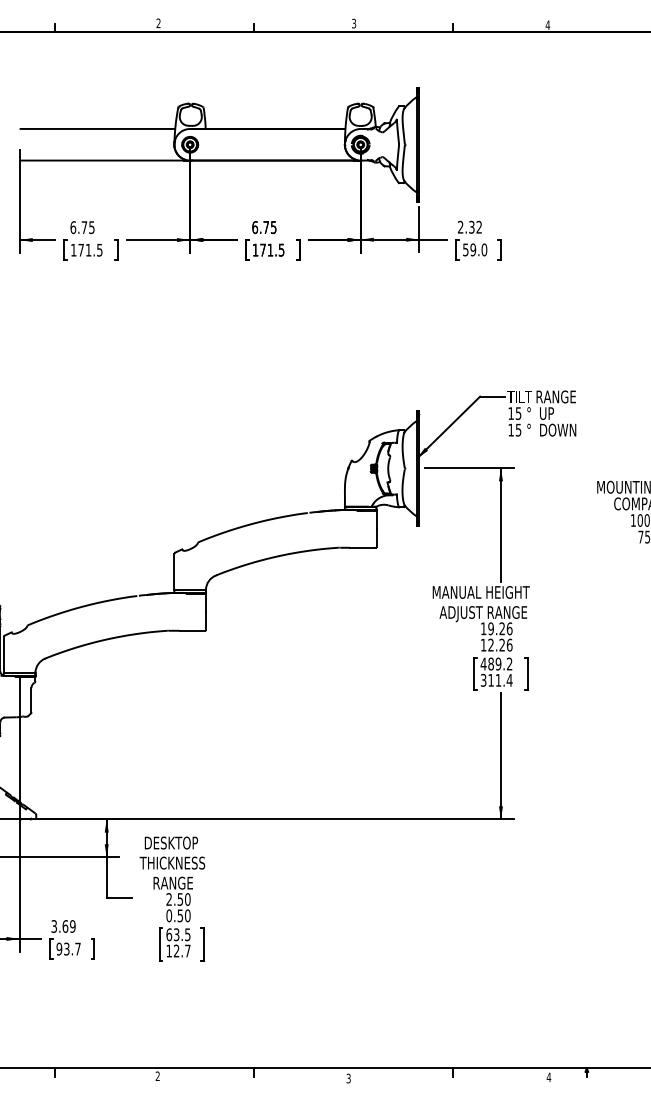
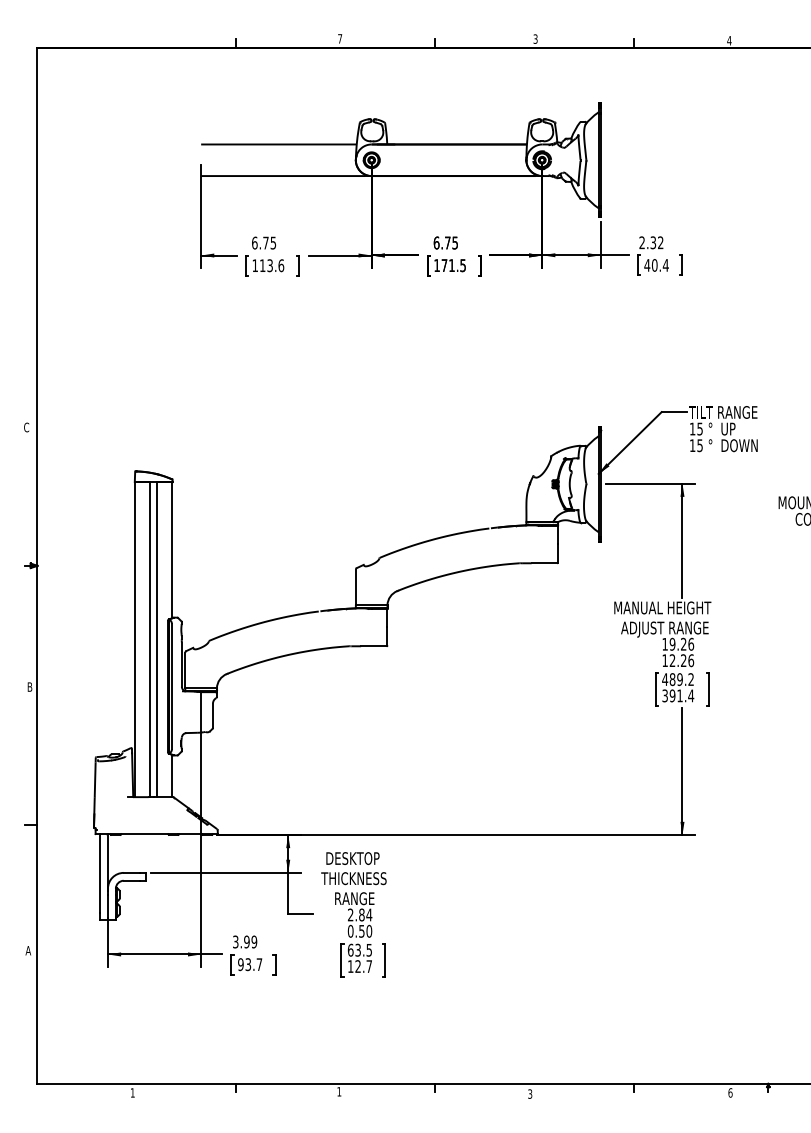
text: (159, 23) -> (340, 38), 2 -> 7
text: (91, 250) -> (272, 265), 171.5 -> 113.6
text: (475, 250) -> (656, 265), 59.0 -> 40.4
text: (491, 680) -> (672, 695), 311.4 -> 391.4
text: (184, 899) -> (365, 914), 2.50 -> 2.84
text: (65, 926) -> (246, 941), 3.69 -> 3.99
text: (158, 1076) -> (339, 1091), 2 -> 1
text: (549, 1077) -> (730, 1092), 4 -> 6

